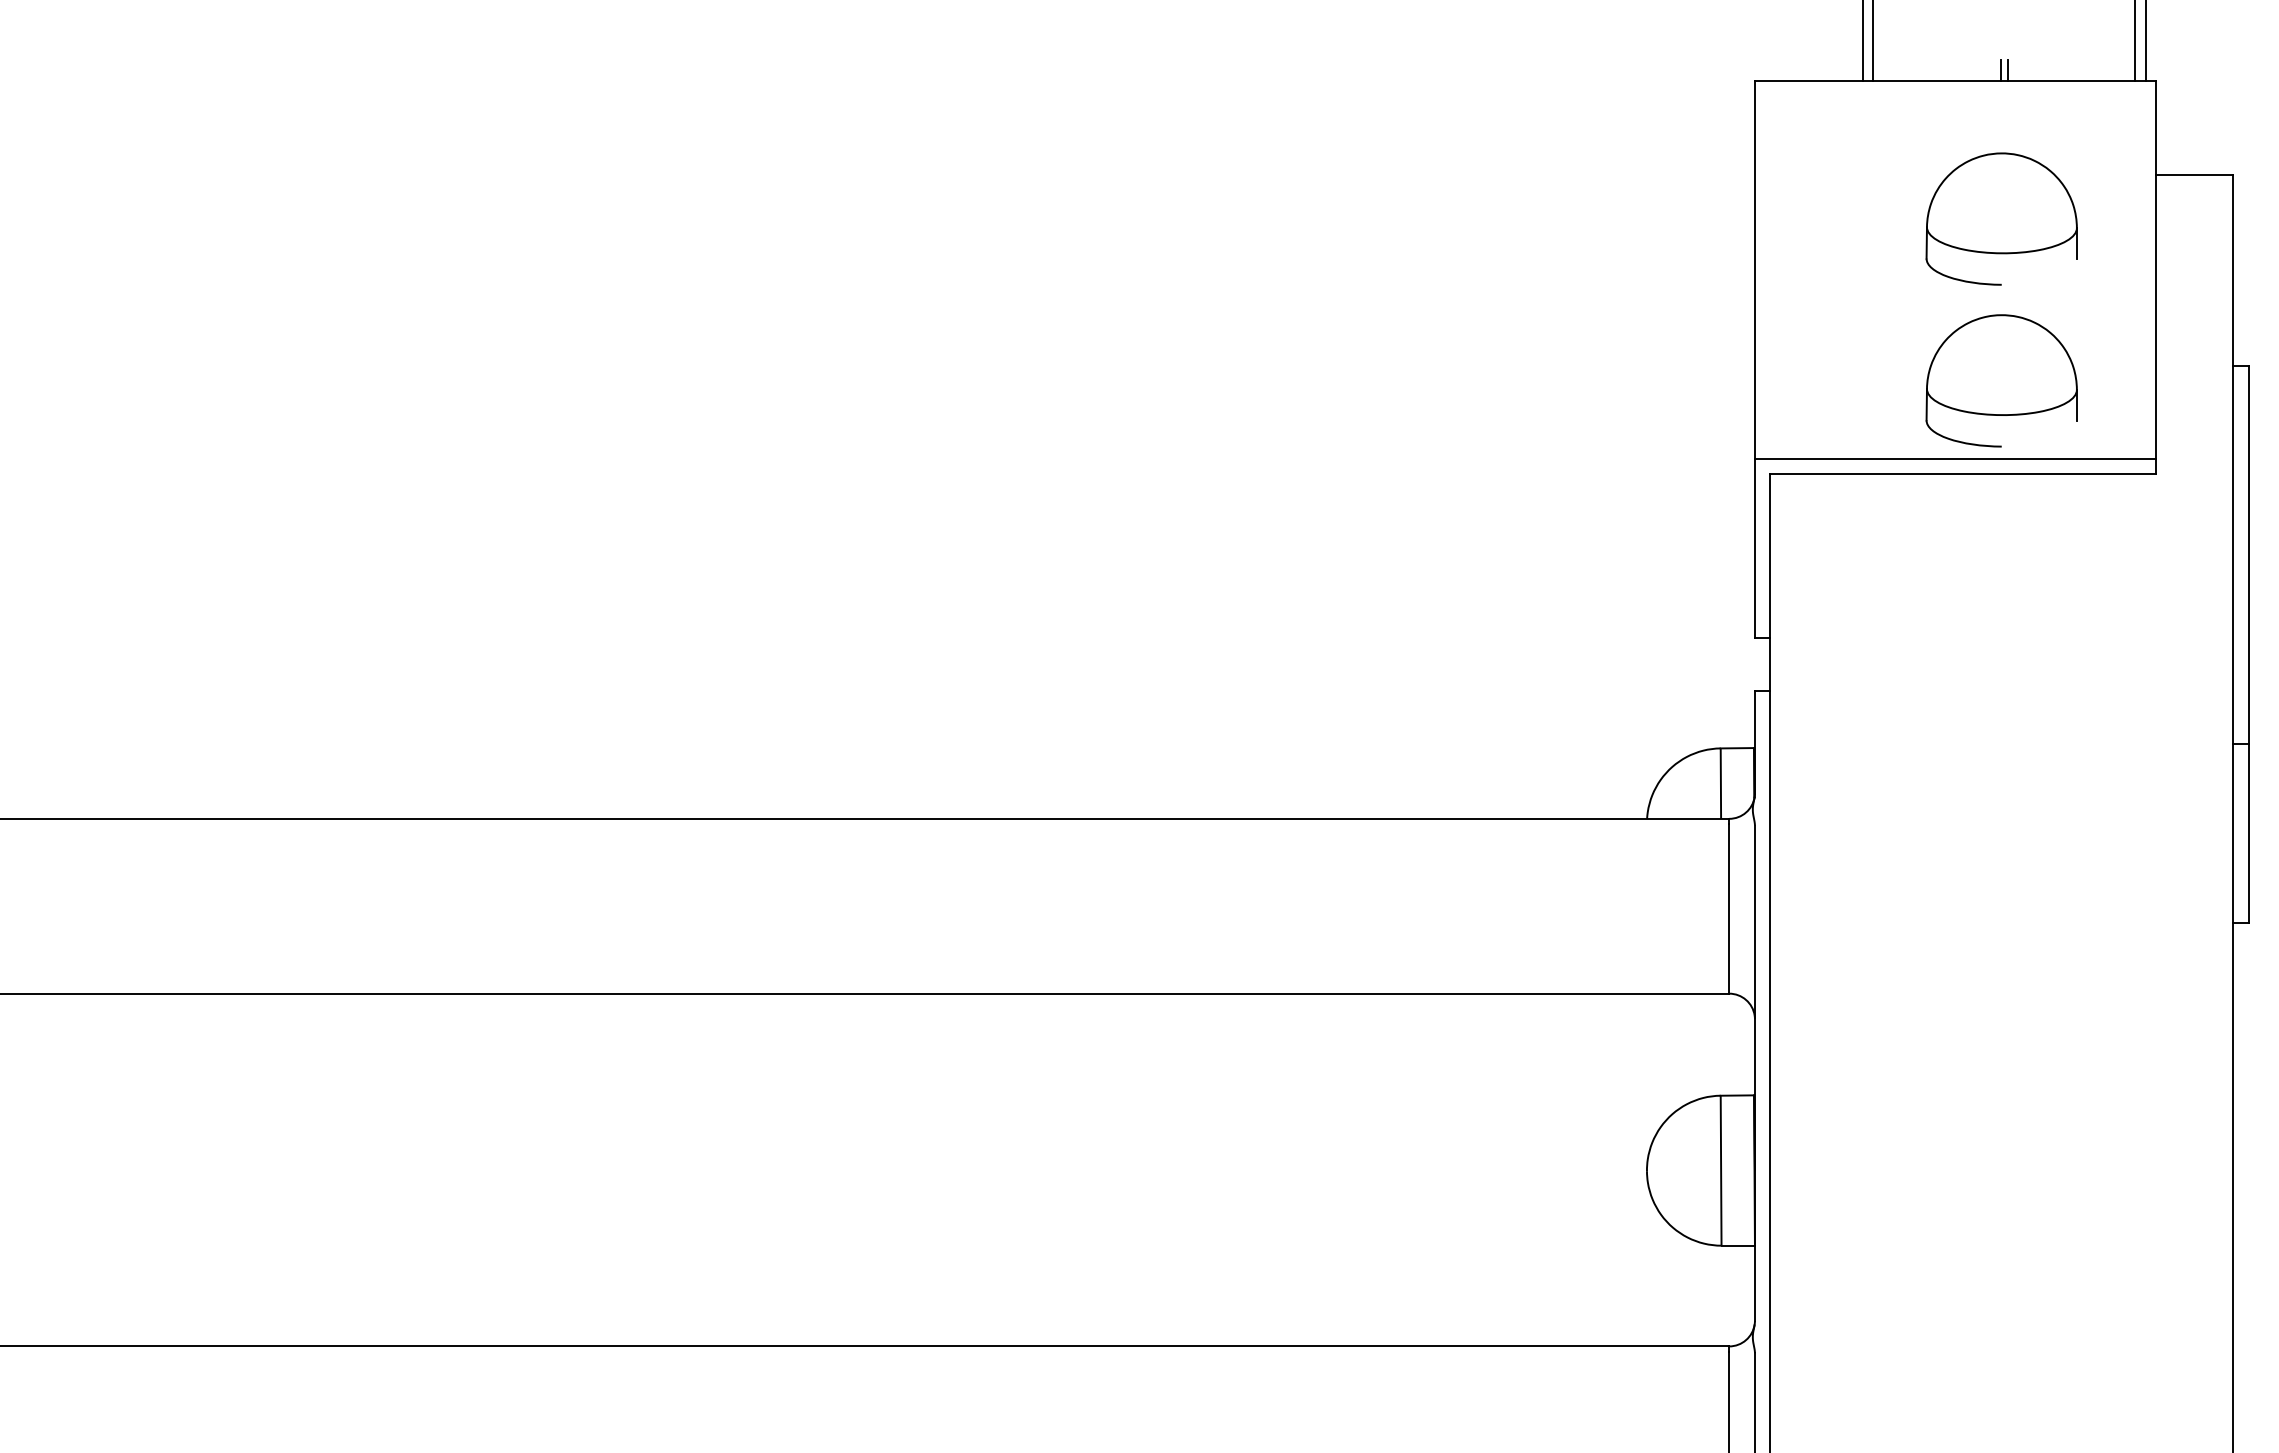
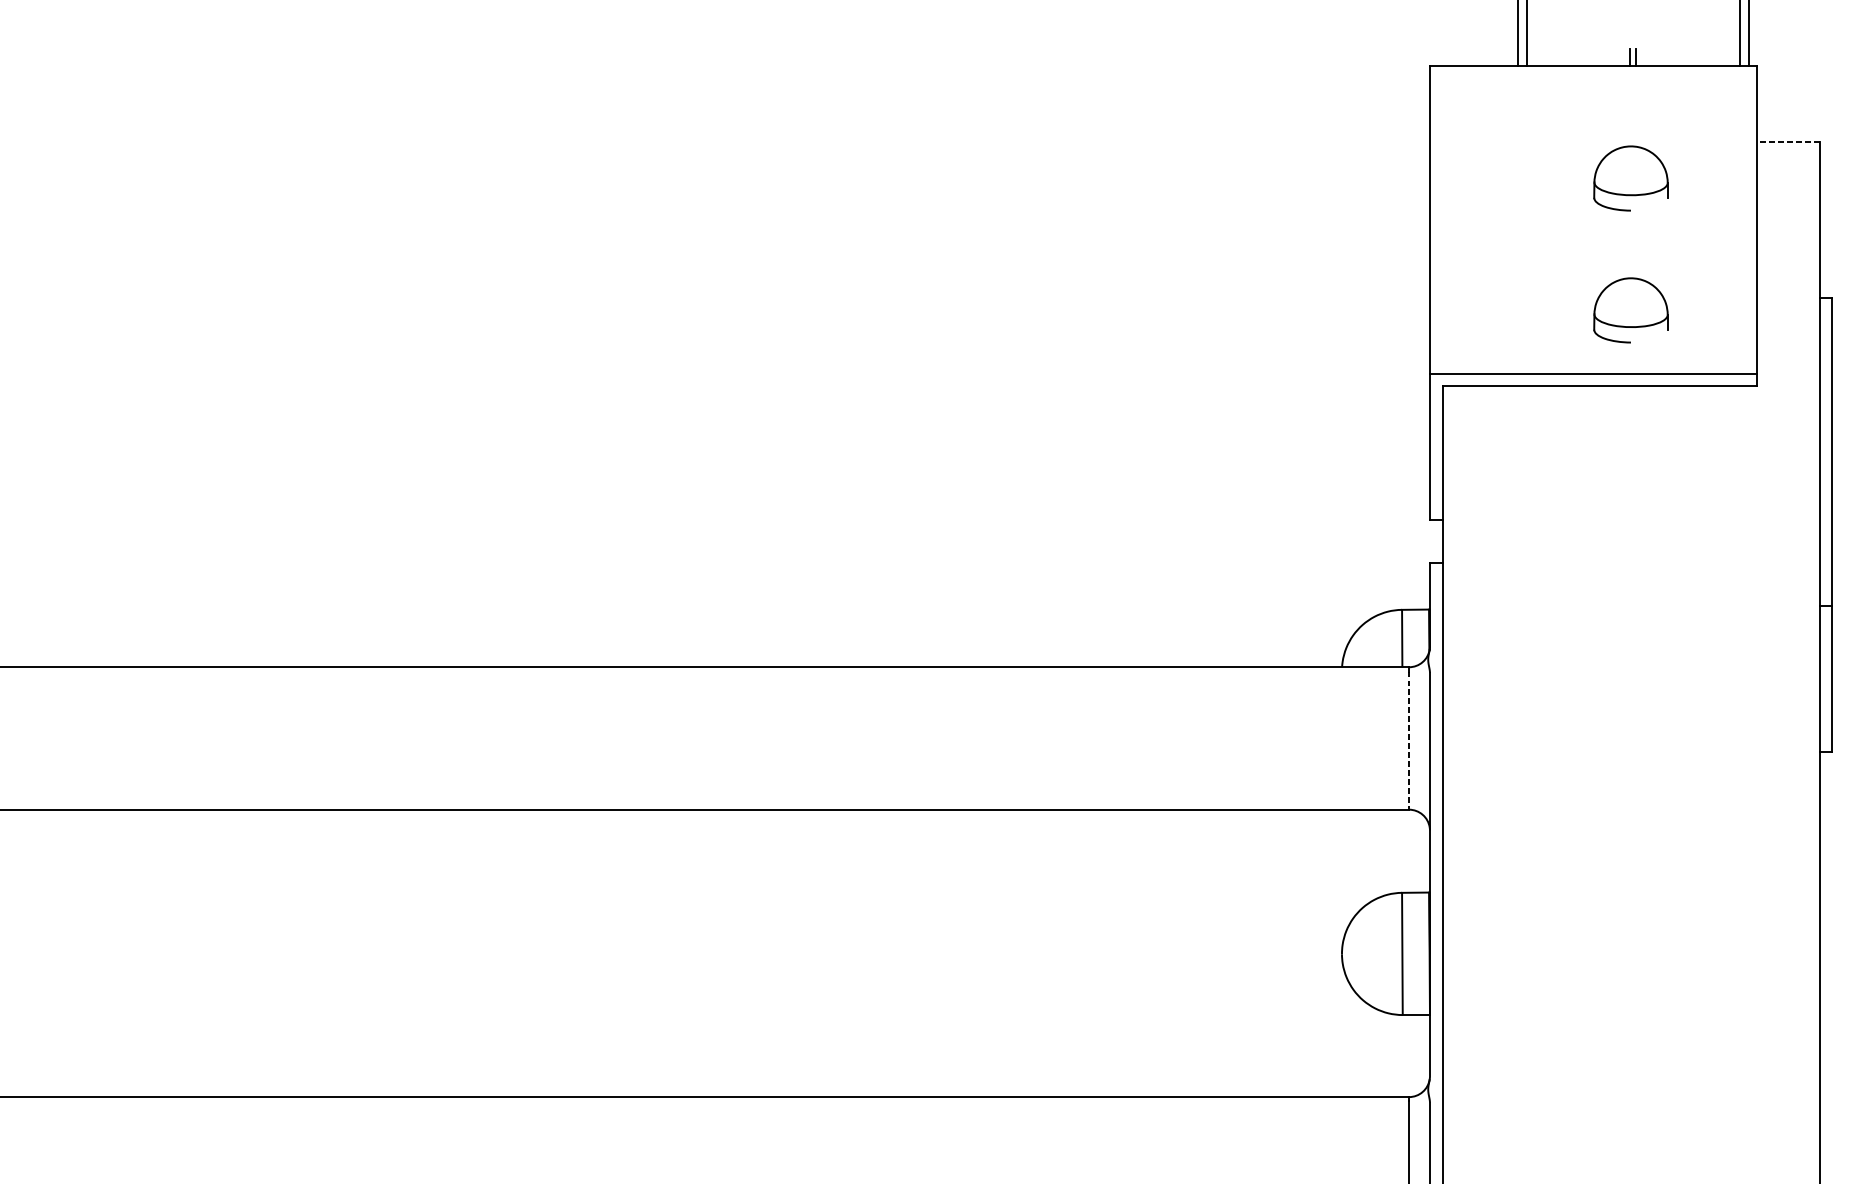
line: (2194, 174) -> (1788, 142), solid -> dashed
part: (2001, 218) -> (1630, 178), size x0.6
part: (2001, 380) -> (1630, 310), size x0.6
line: (1729, 908) -> (1409, 740), solid -> dashed

